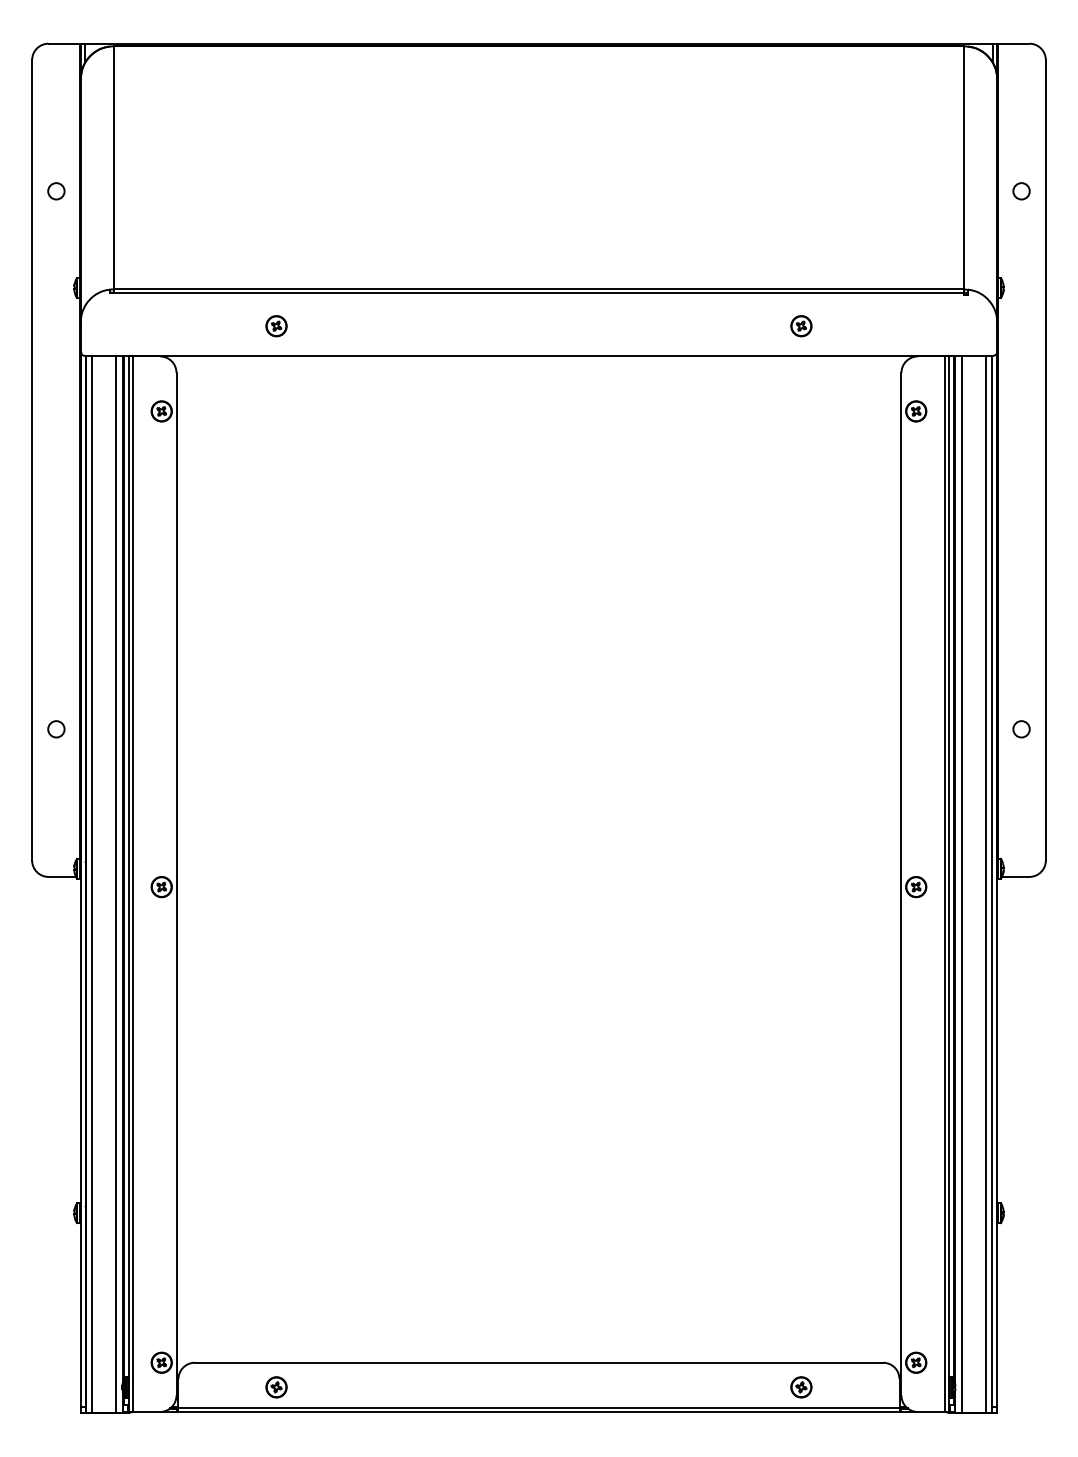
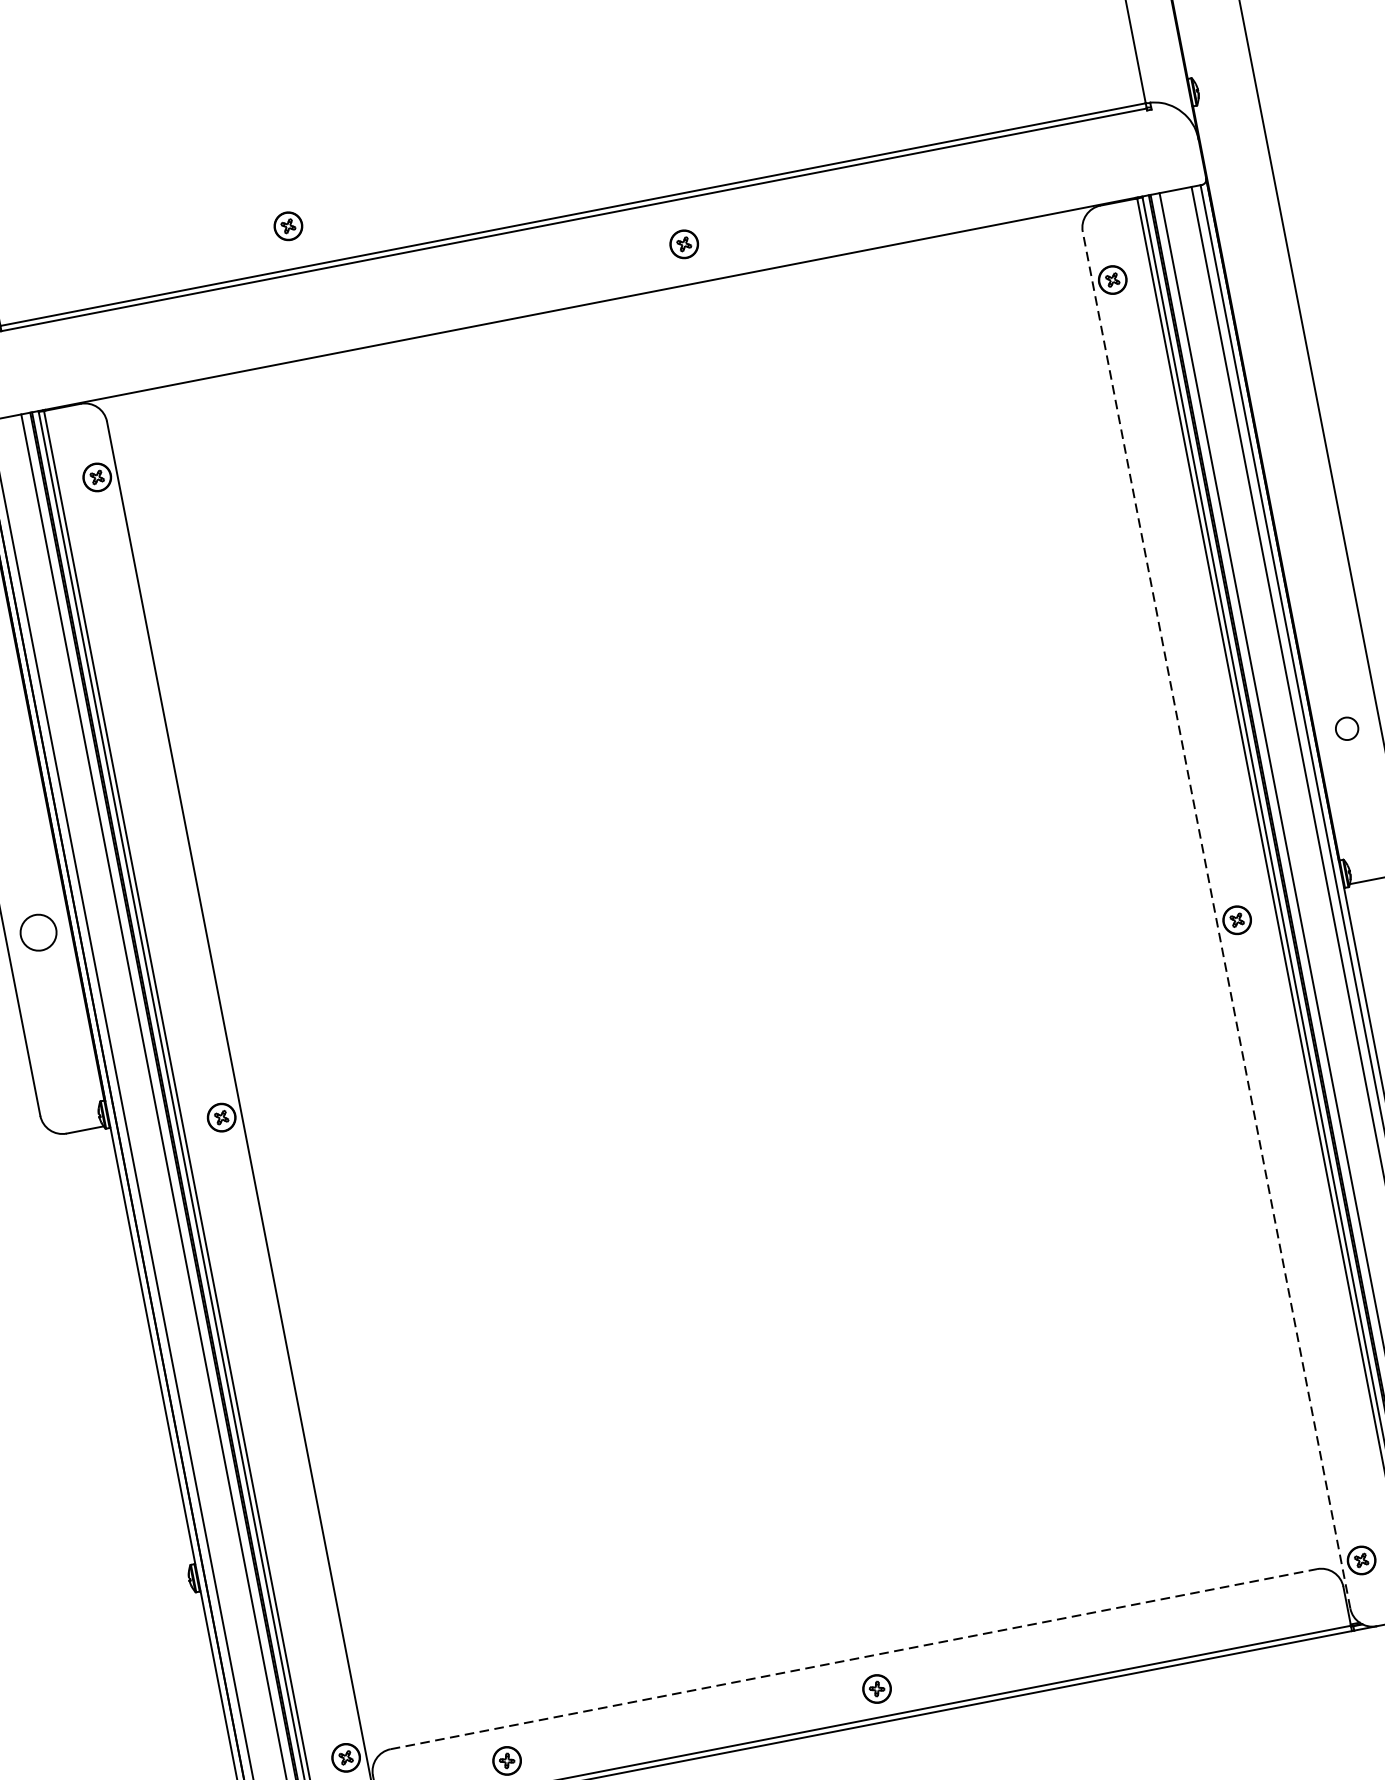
part: (276, 326) -> (288, 226), moved
part: (801, 326) -> (684, 244), moved
circle: (56, 729) -> (38, 933), size x1.6
circle: (1021, 729) -> (1347, 729), moved
line: (901, 883) -> (1216, 919), solid -> dashed
line: (539, 1362) -> (854, 1658), solid -> dashed
part: (801, 1387) -> (877, 1689), moved

